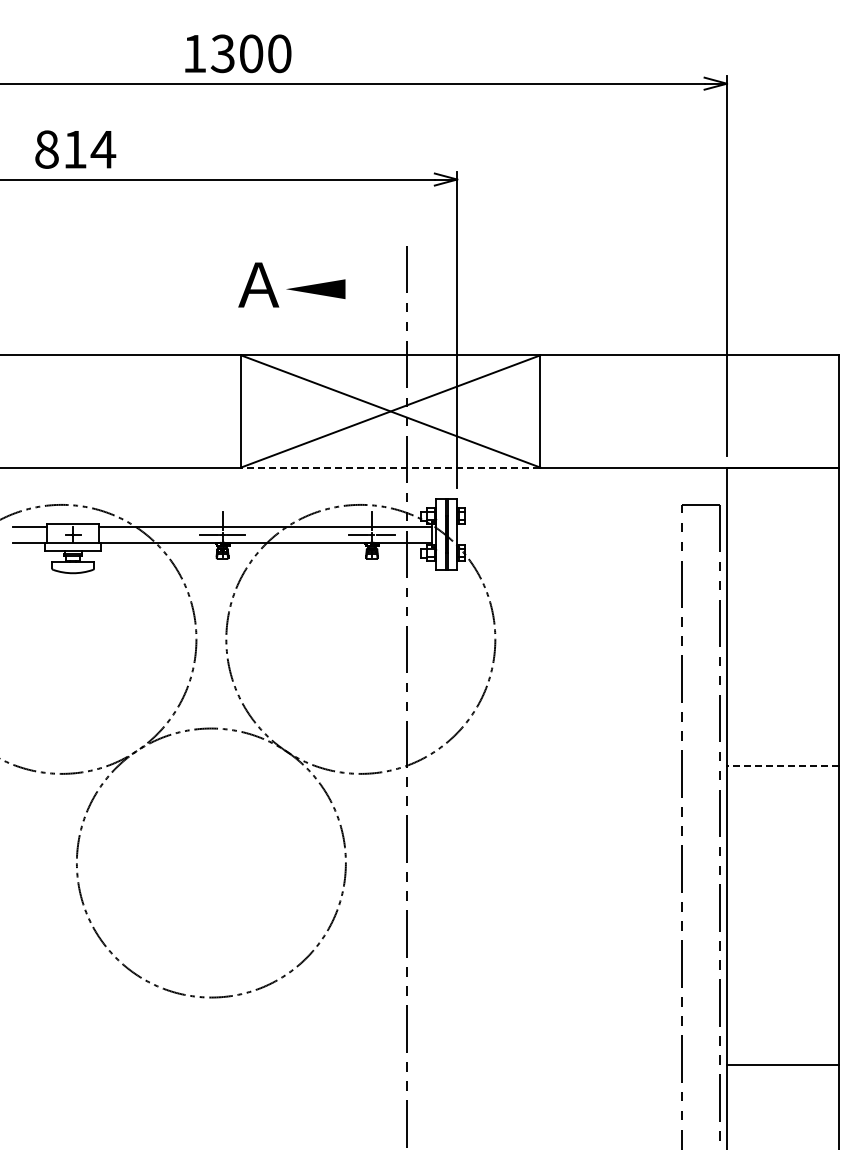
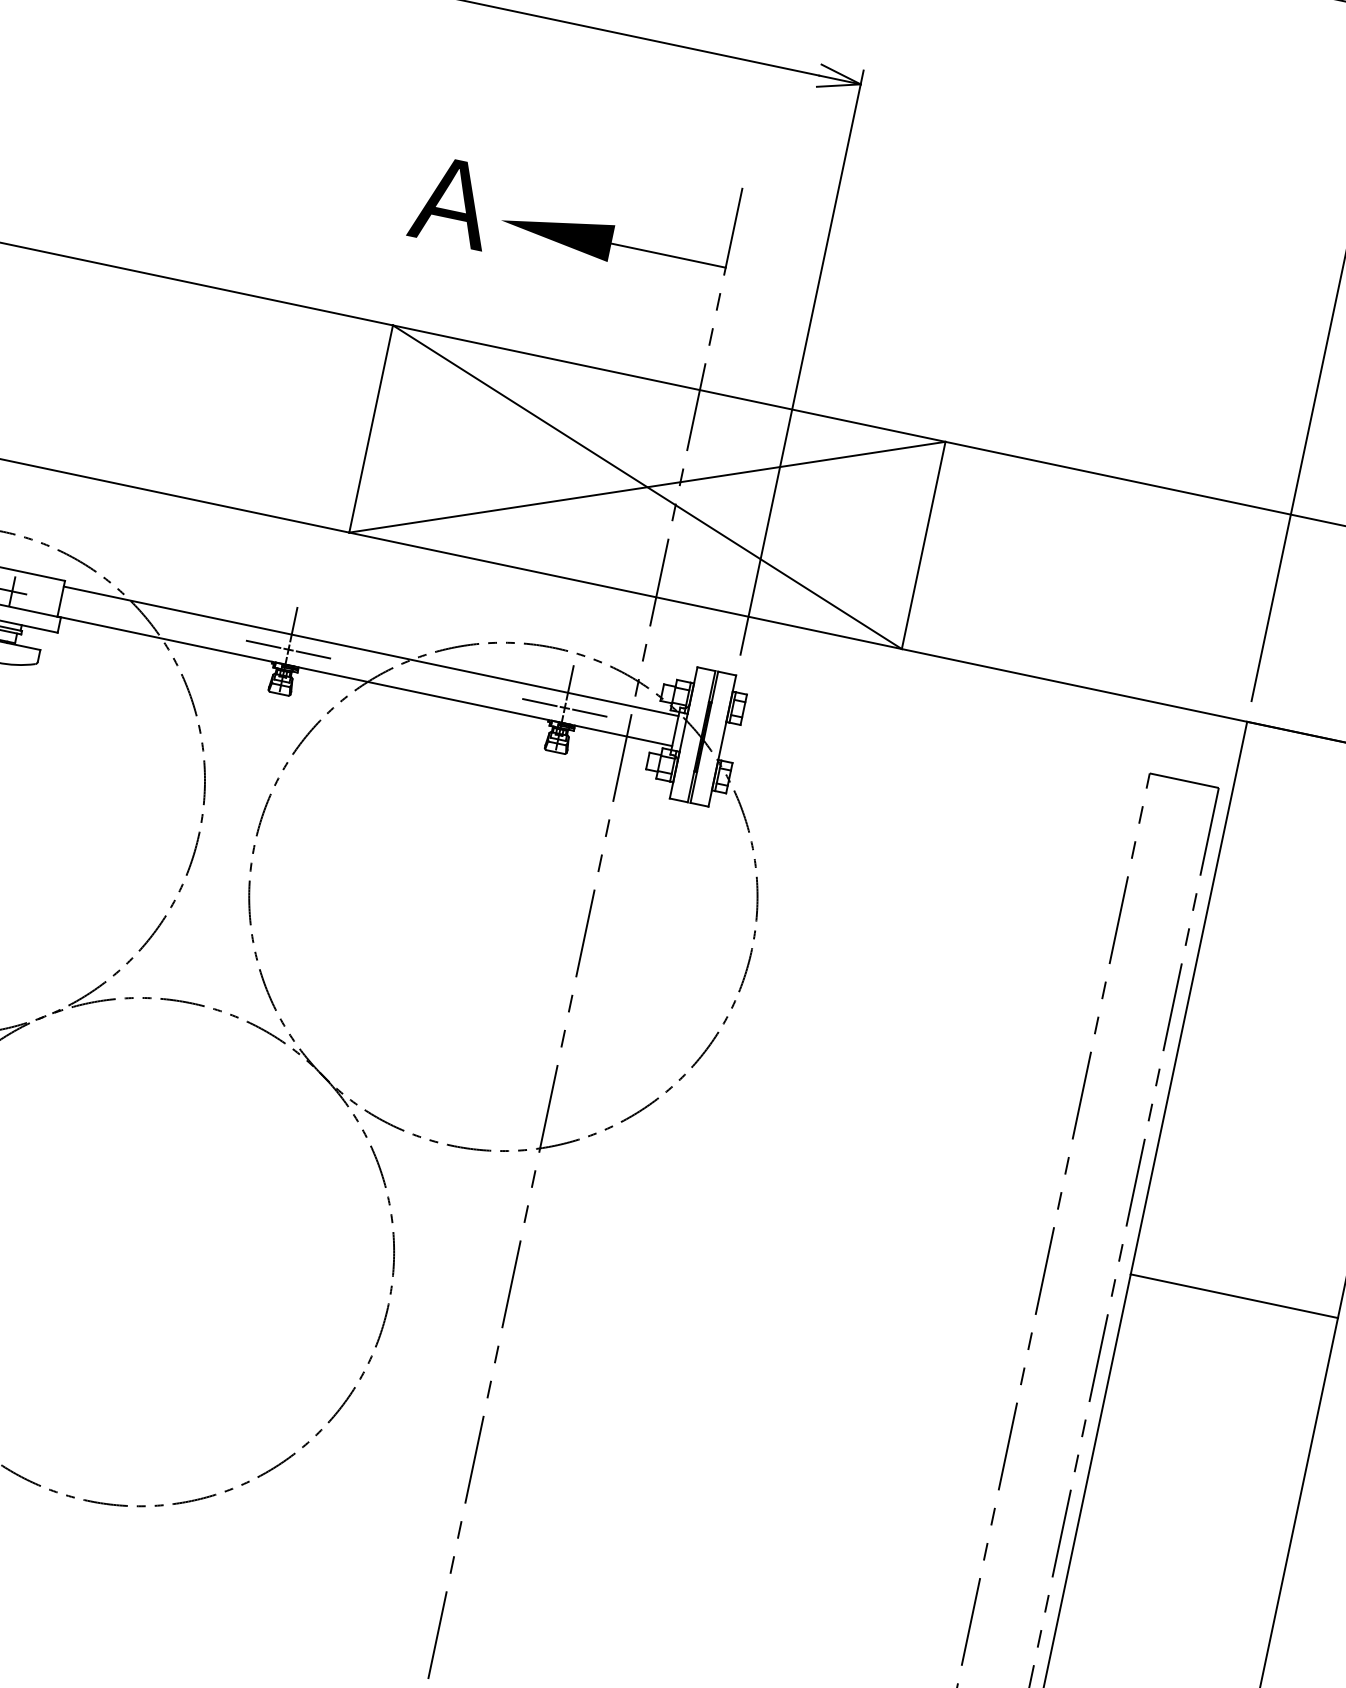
line: (376, 289) -> (668, 256), added
line: (390, 467) -> (625, 590), dashed -> solid
line: (782, 766) -> (1233, 1296), dashed -> solid

